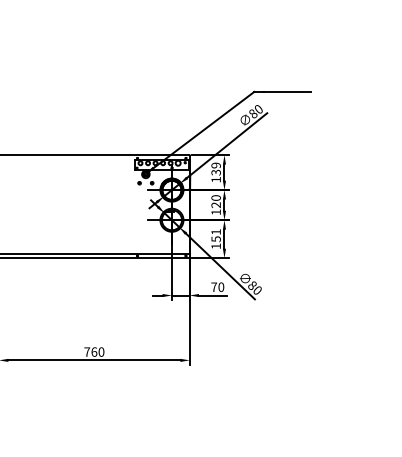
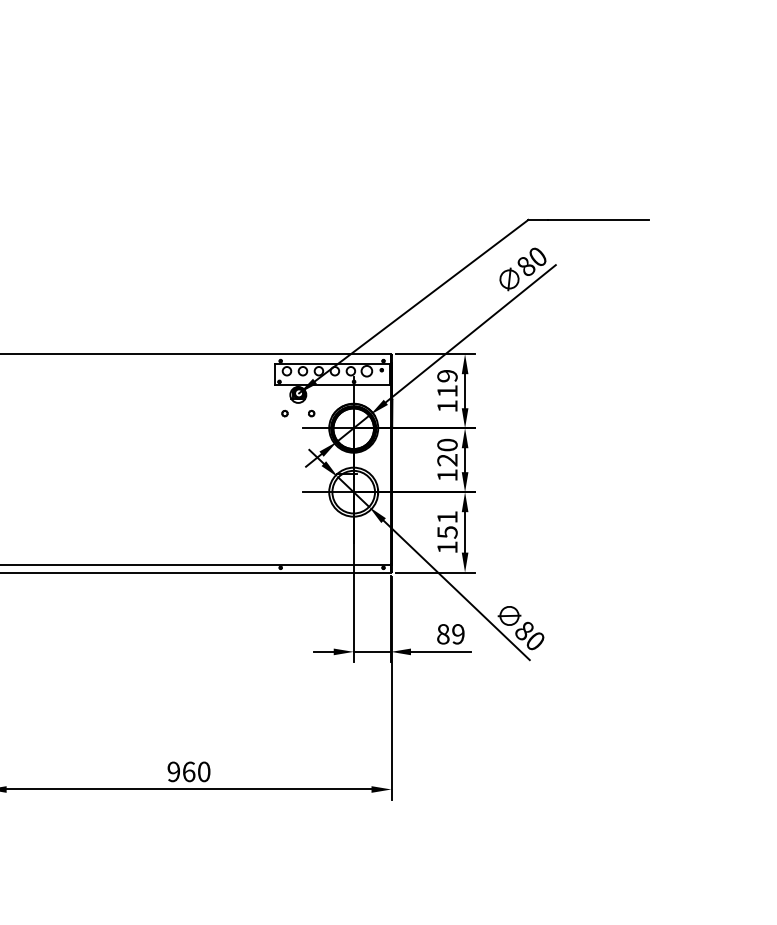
text: (215, 172) -> (446, 390), 139 -> 119
text: (217, 287) -> (450, 634), 70 -> 89
text: (87, 351) -> (174, 770), 760 -> 960

